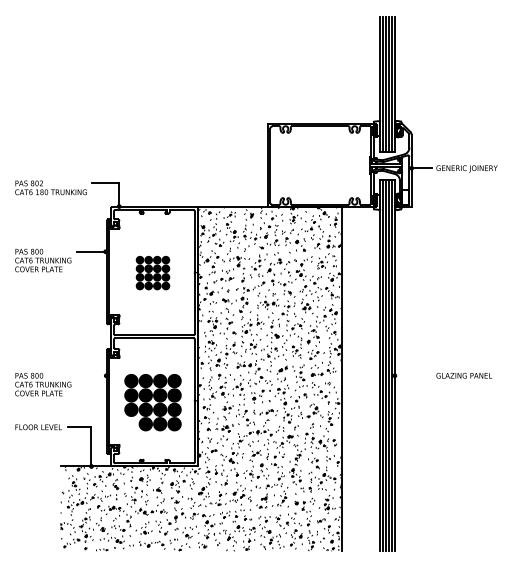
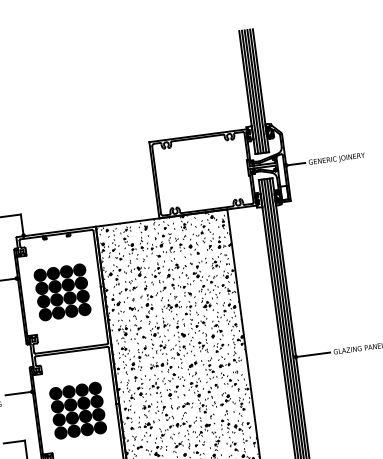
part: (152, 272) -> (62, 291), size x1.67
line: (91, 375) -> (18, 393), added
line: (413, 375) -> (312, 354), added
fill: (131, 424) -> (61, 433), added

